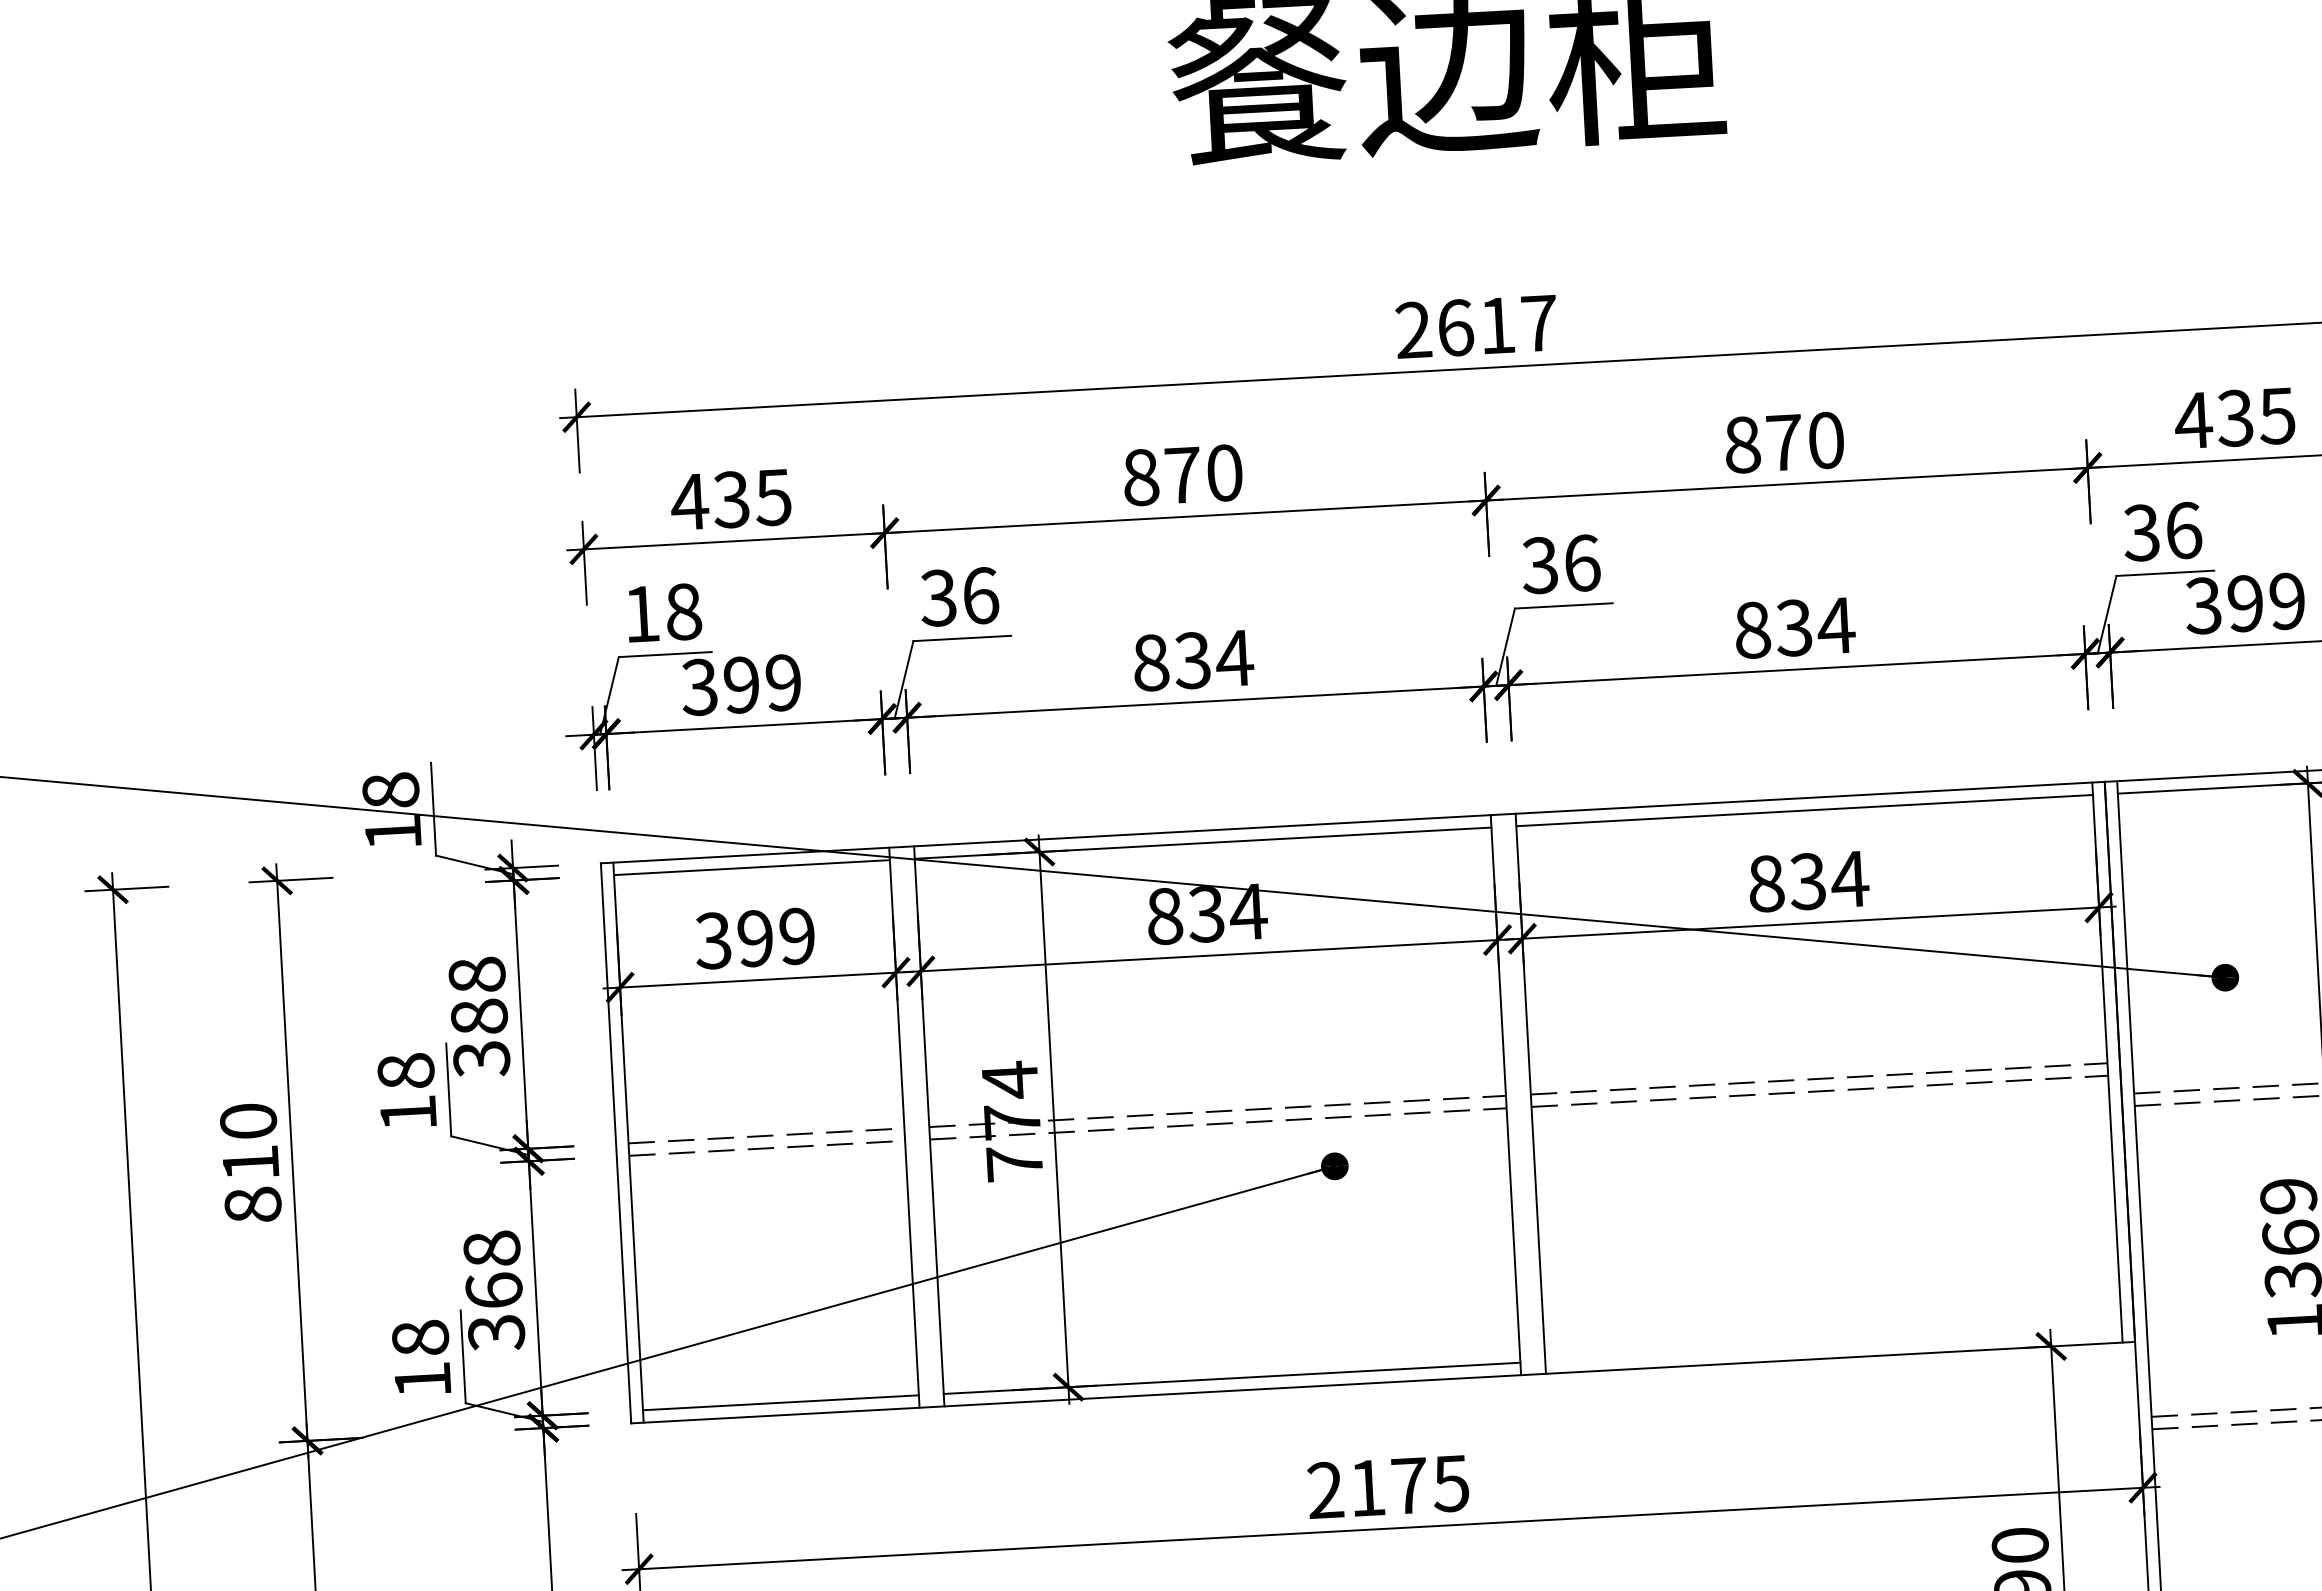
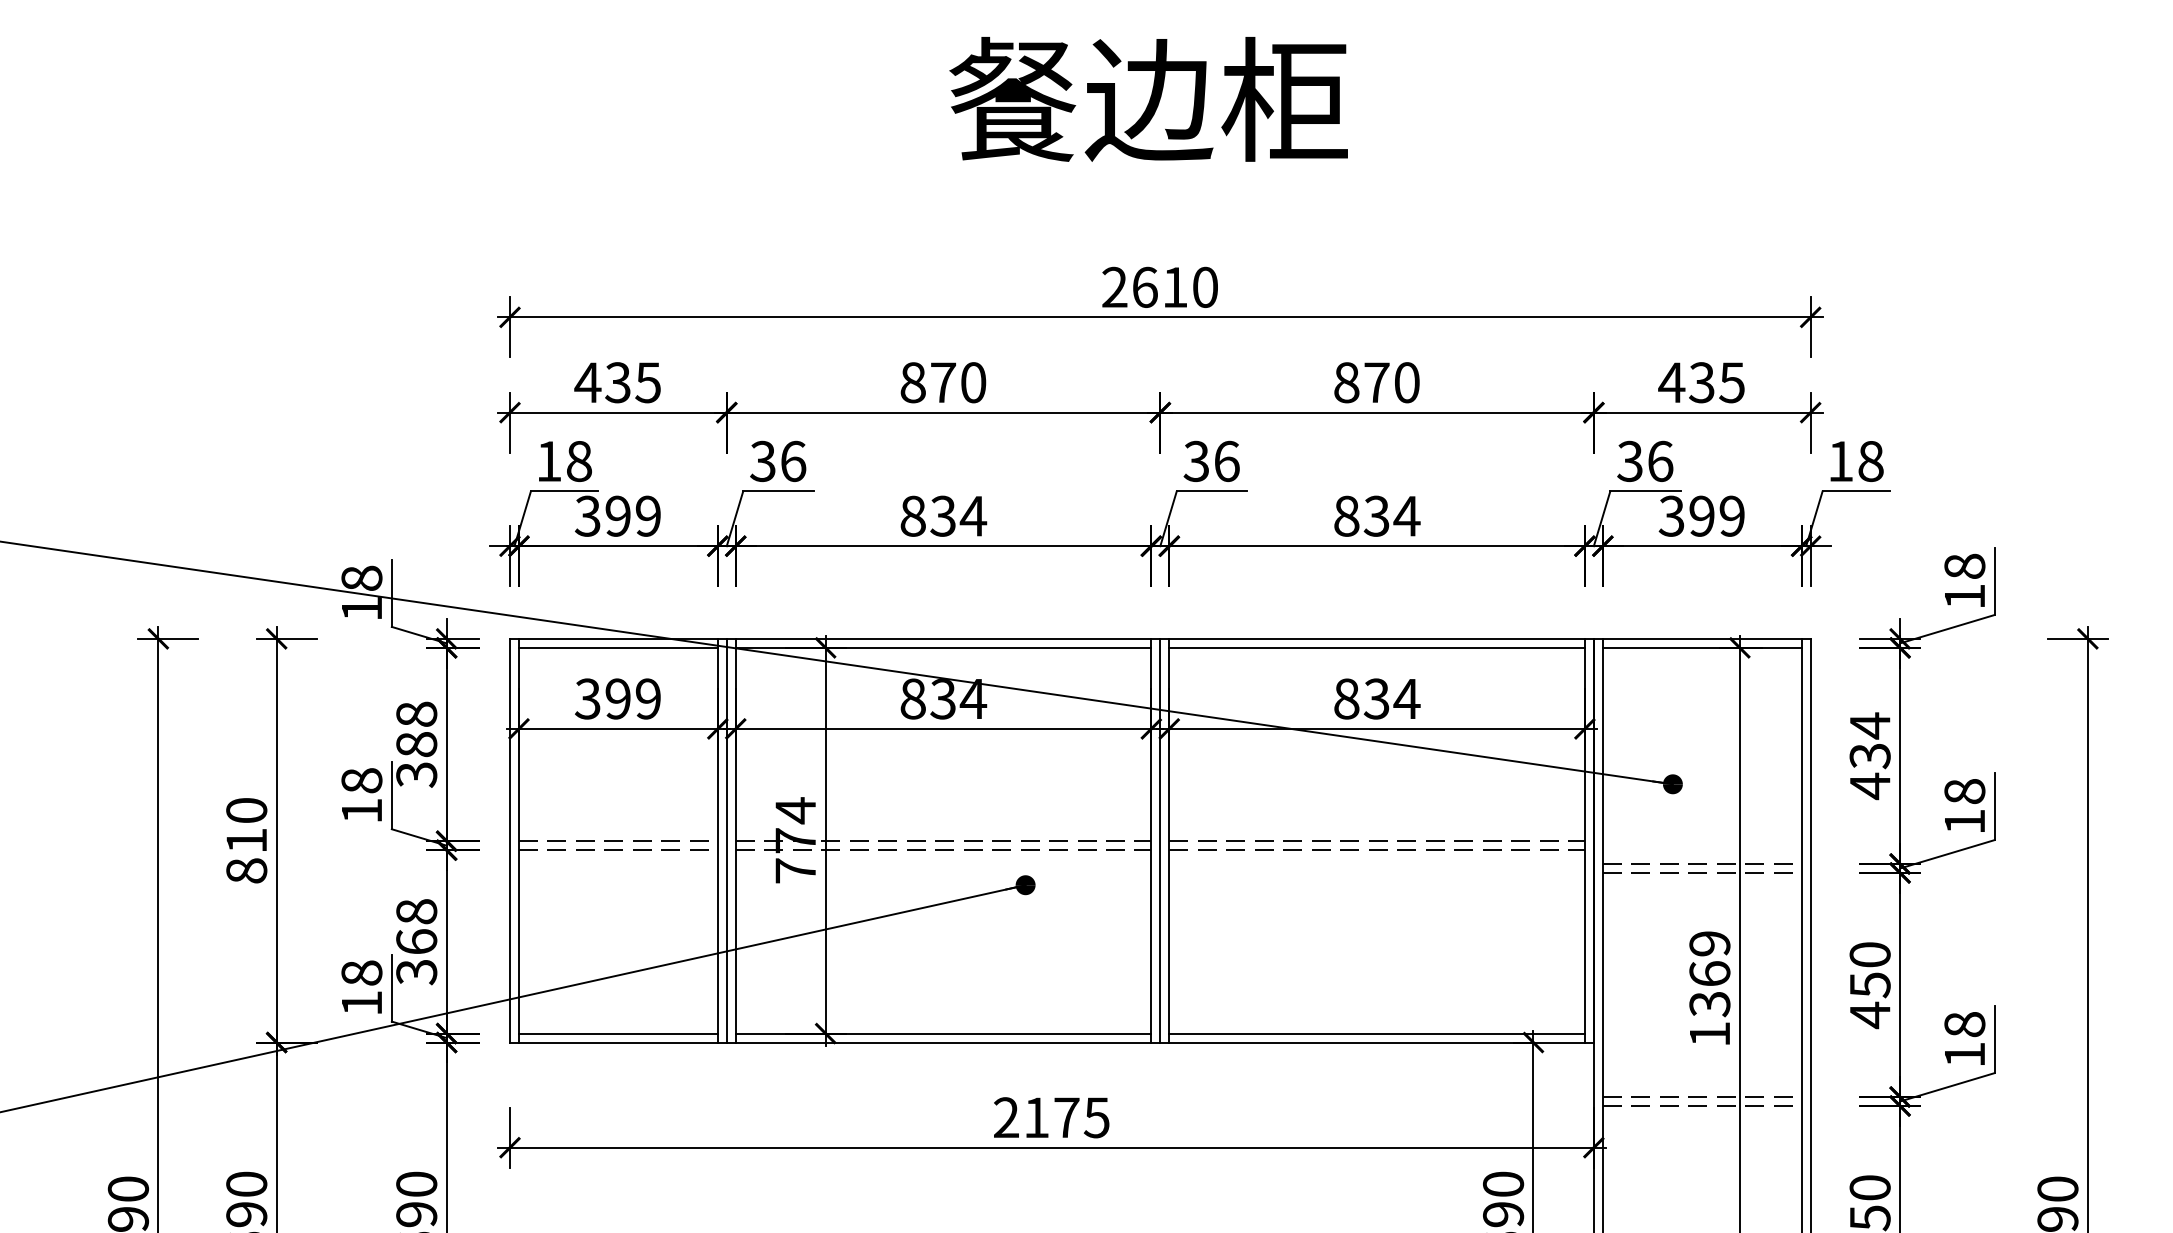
text: (1539, 322) -> (1205, 286), 2617 -> 2610
line: (1518, 1094) -> (1160, 840), added
line: (916, 1126) -> (726, 840), added
line: (1832, 1345) -> (1376, 1033), added

